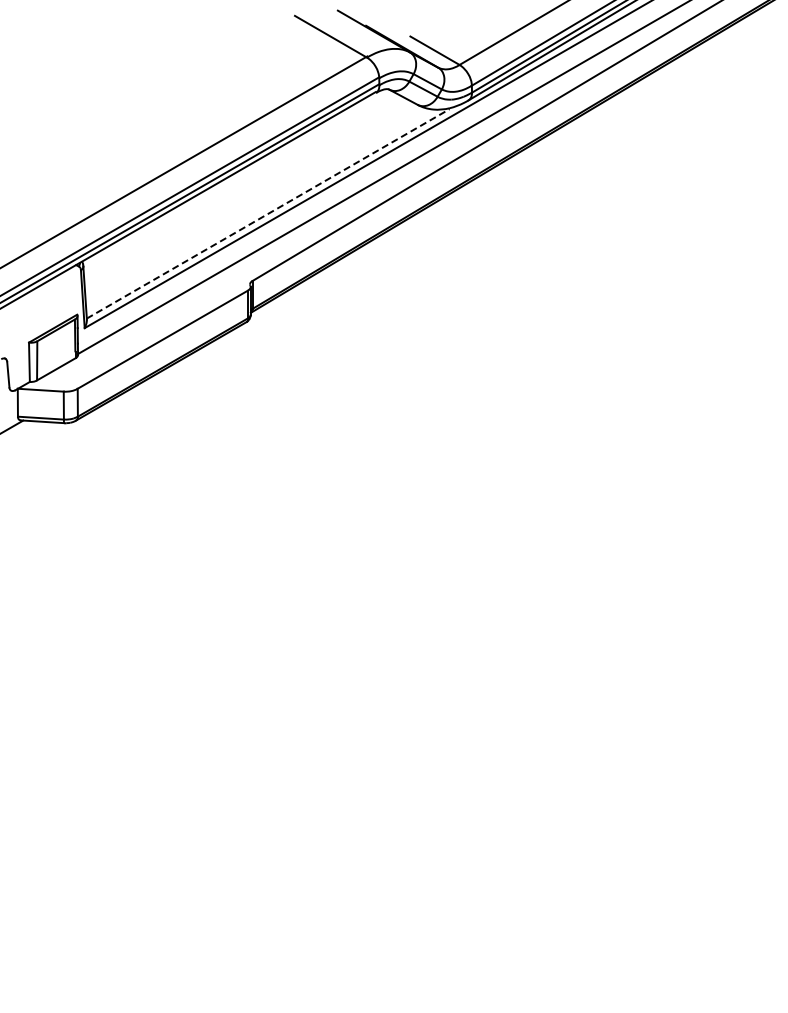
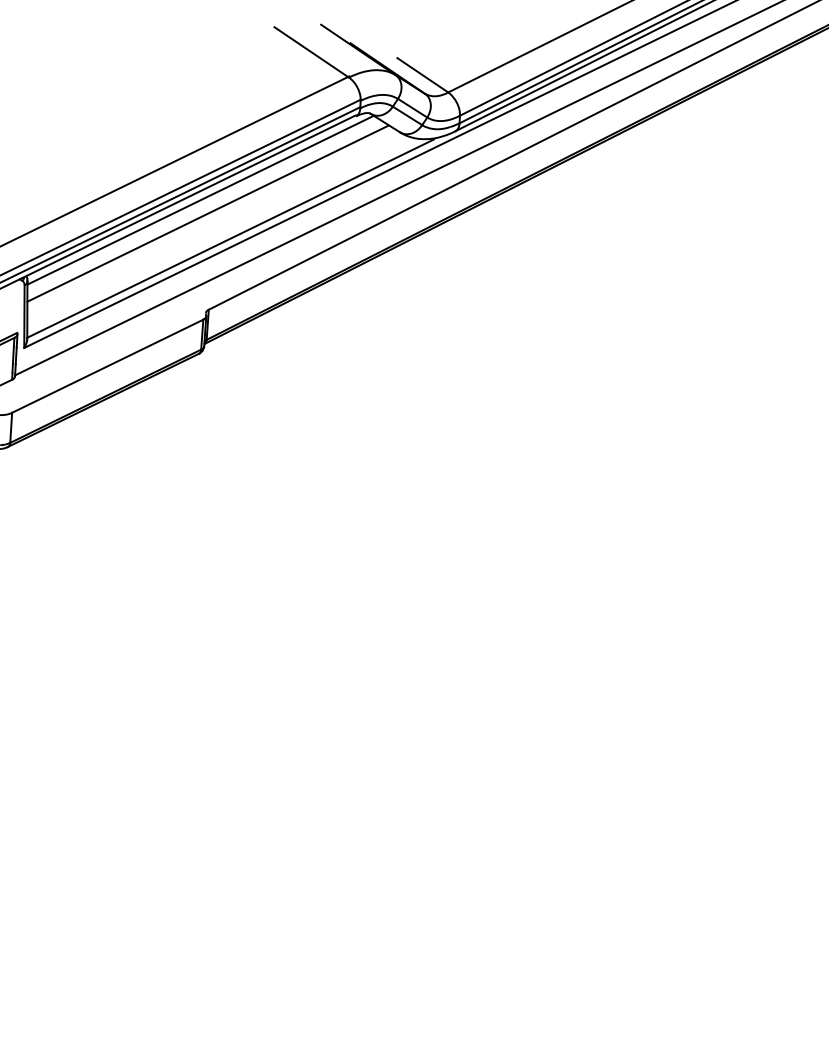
line: (237, 180) -> (200, 200), added
line: (245, 192) -> (207, 213), added
line: (268, 213) -> (231, 238), dashed -> solid

